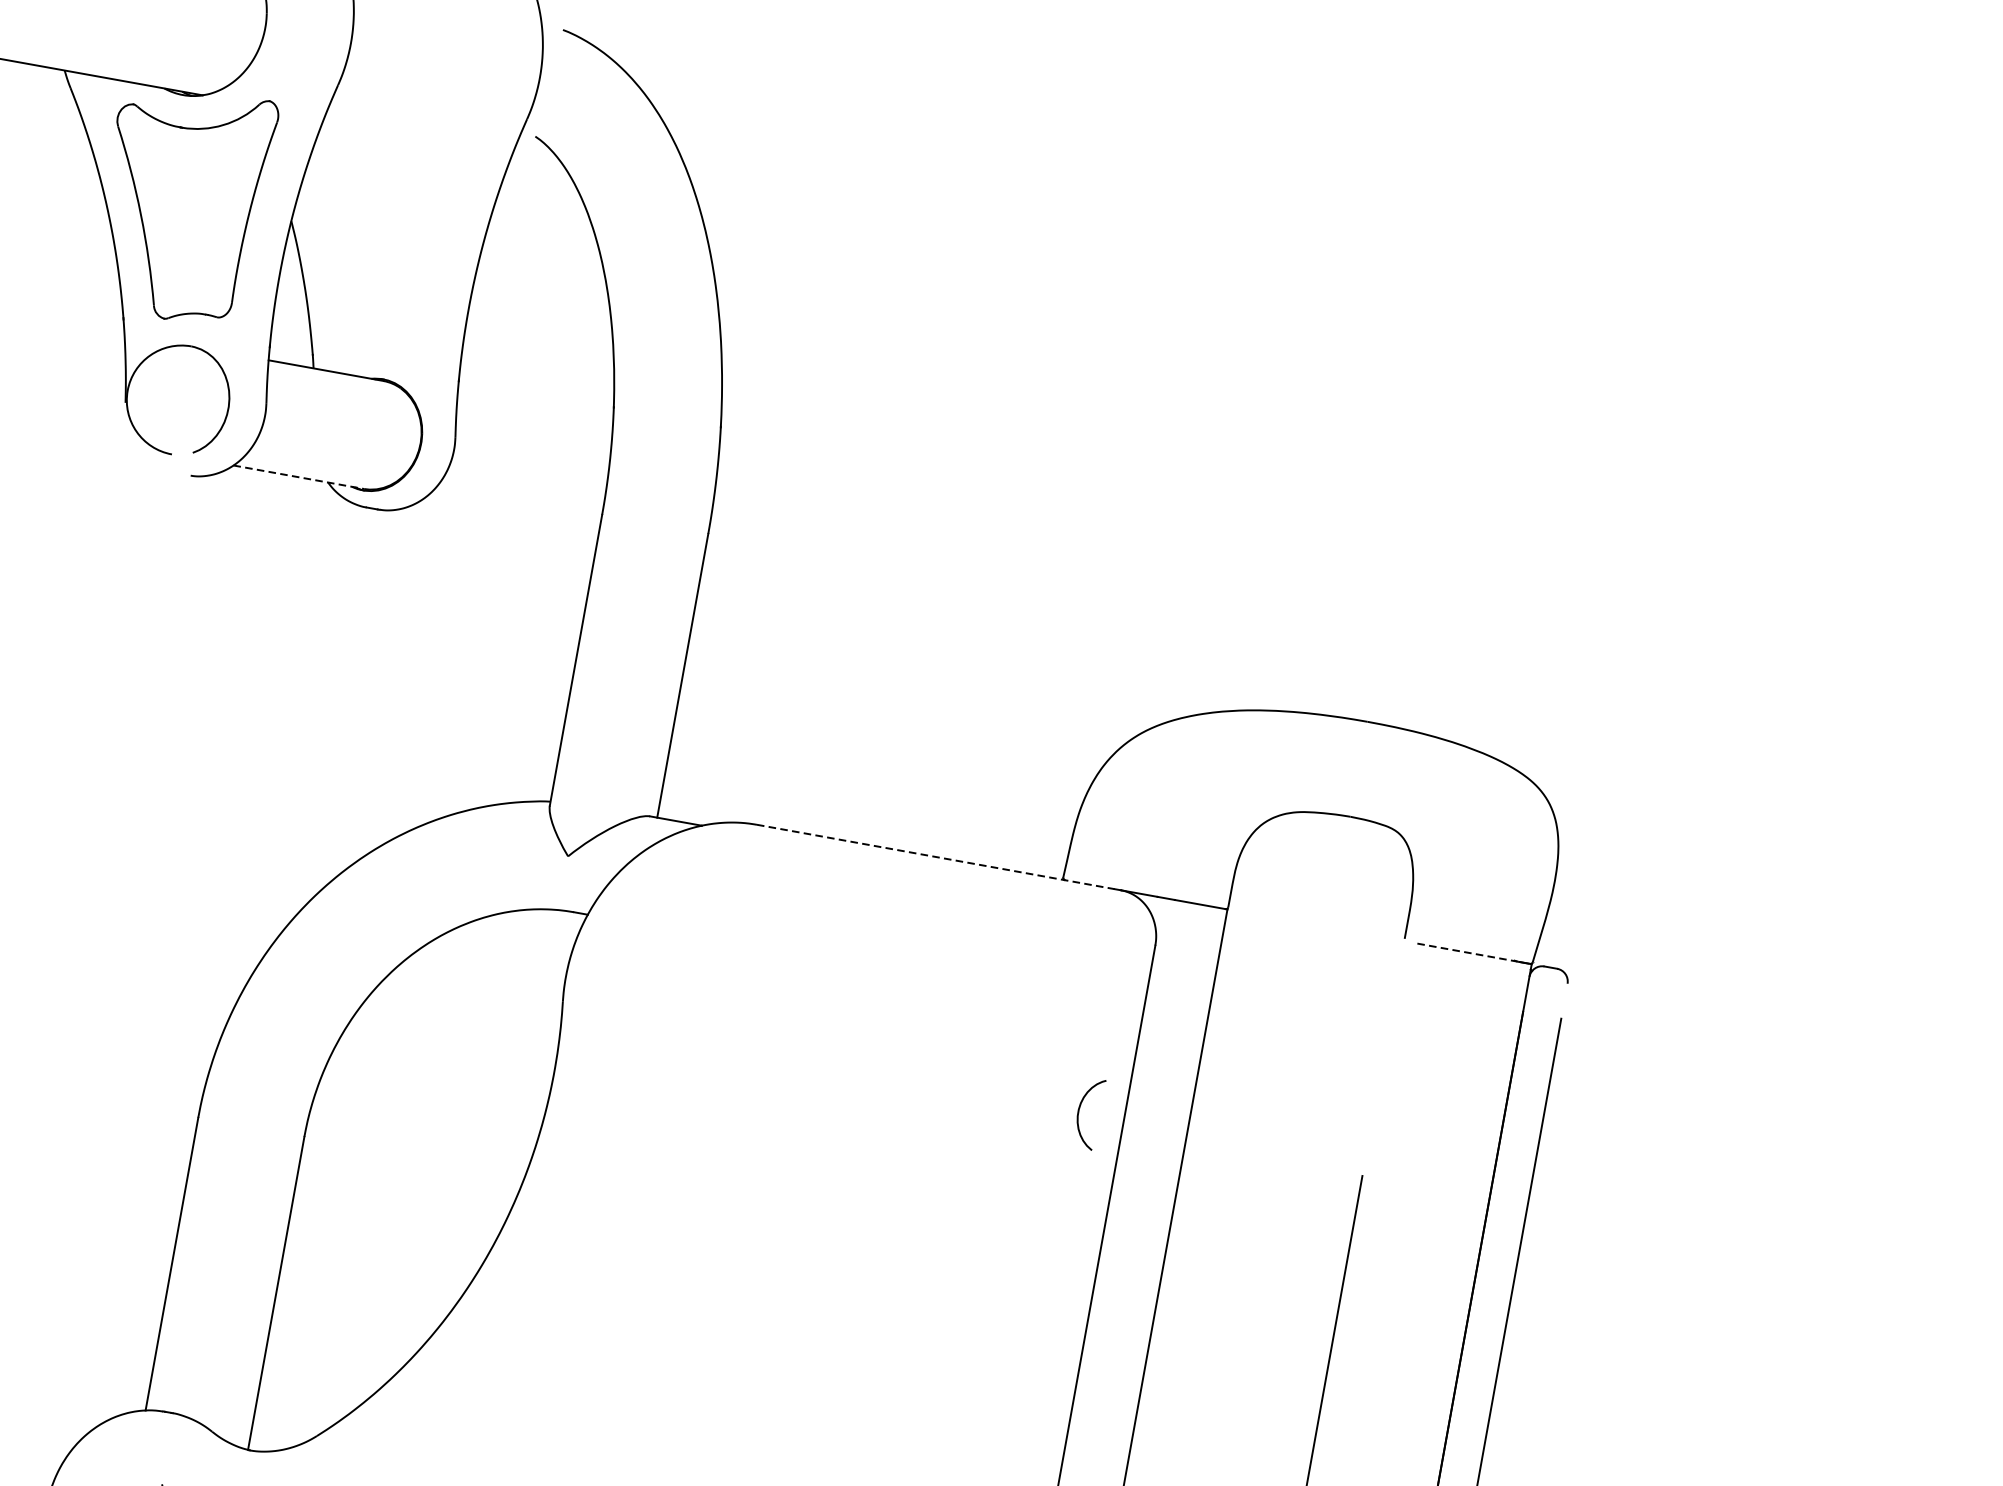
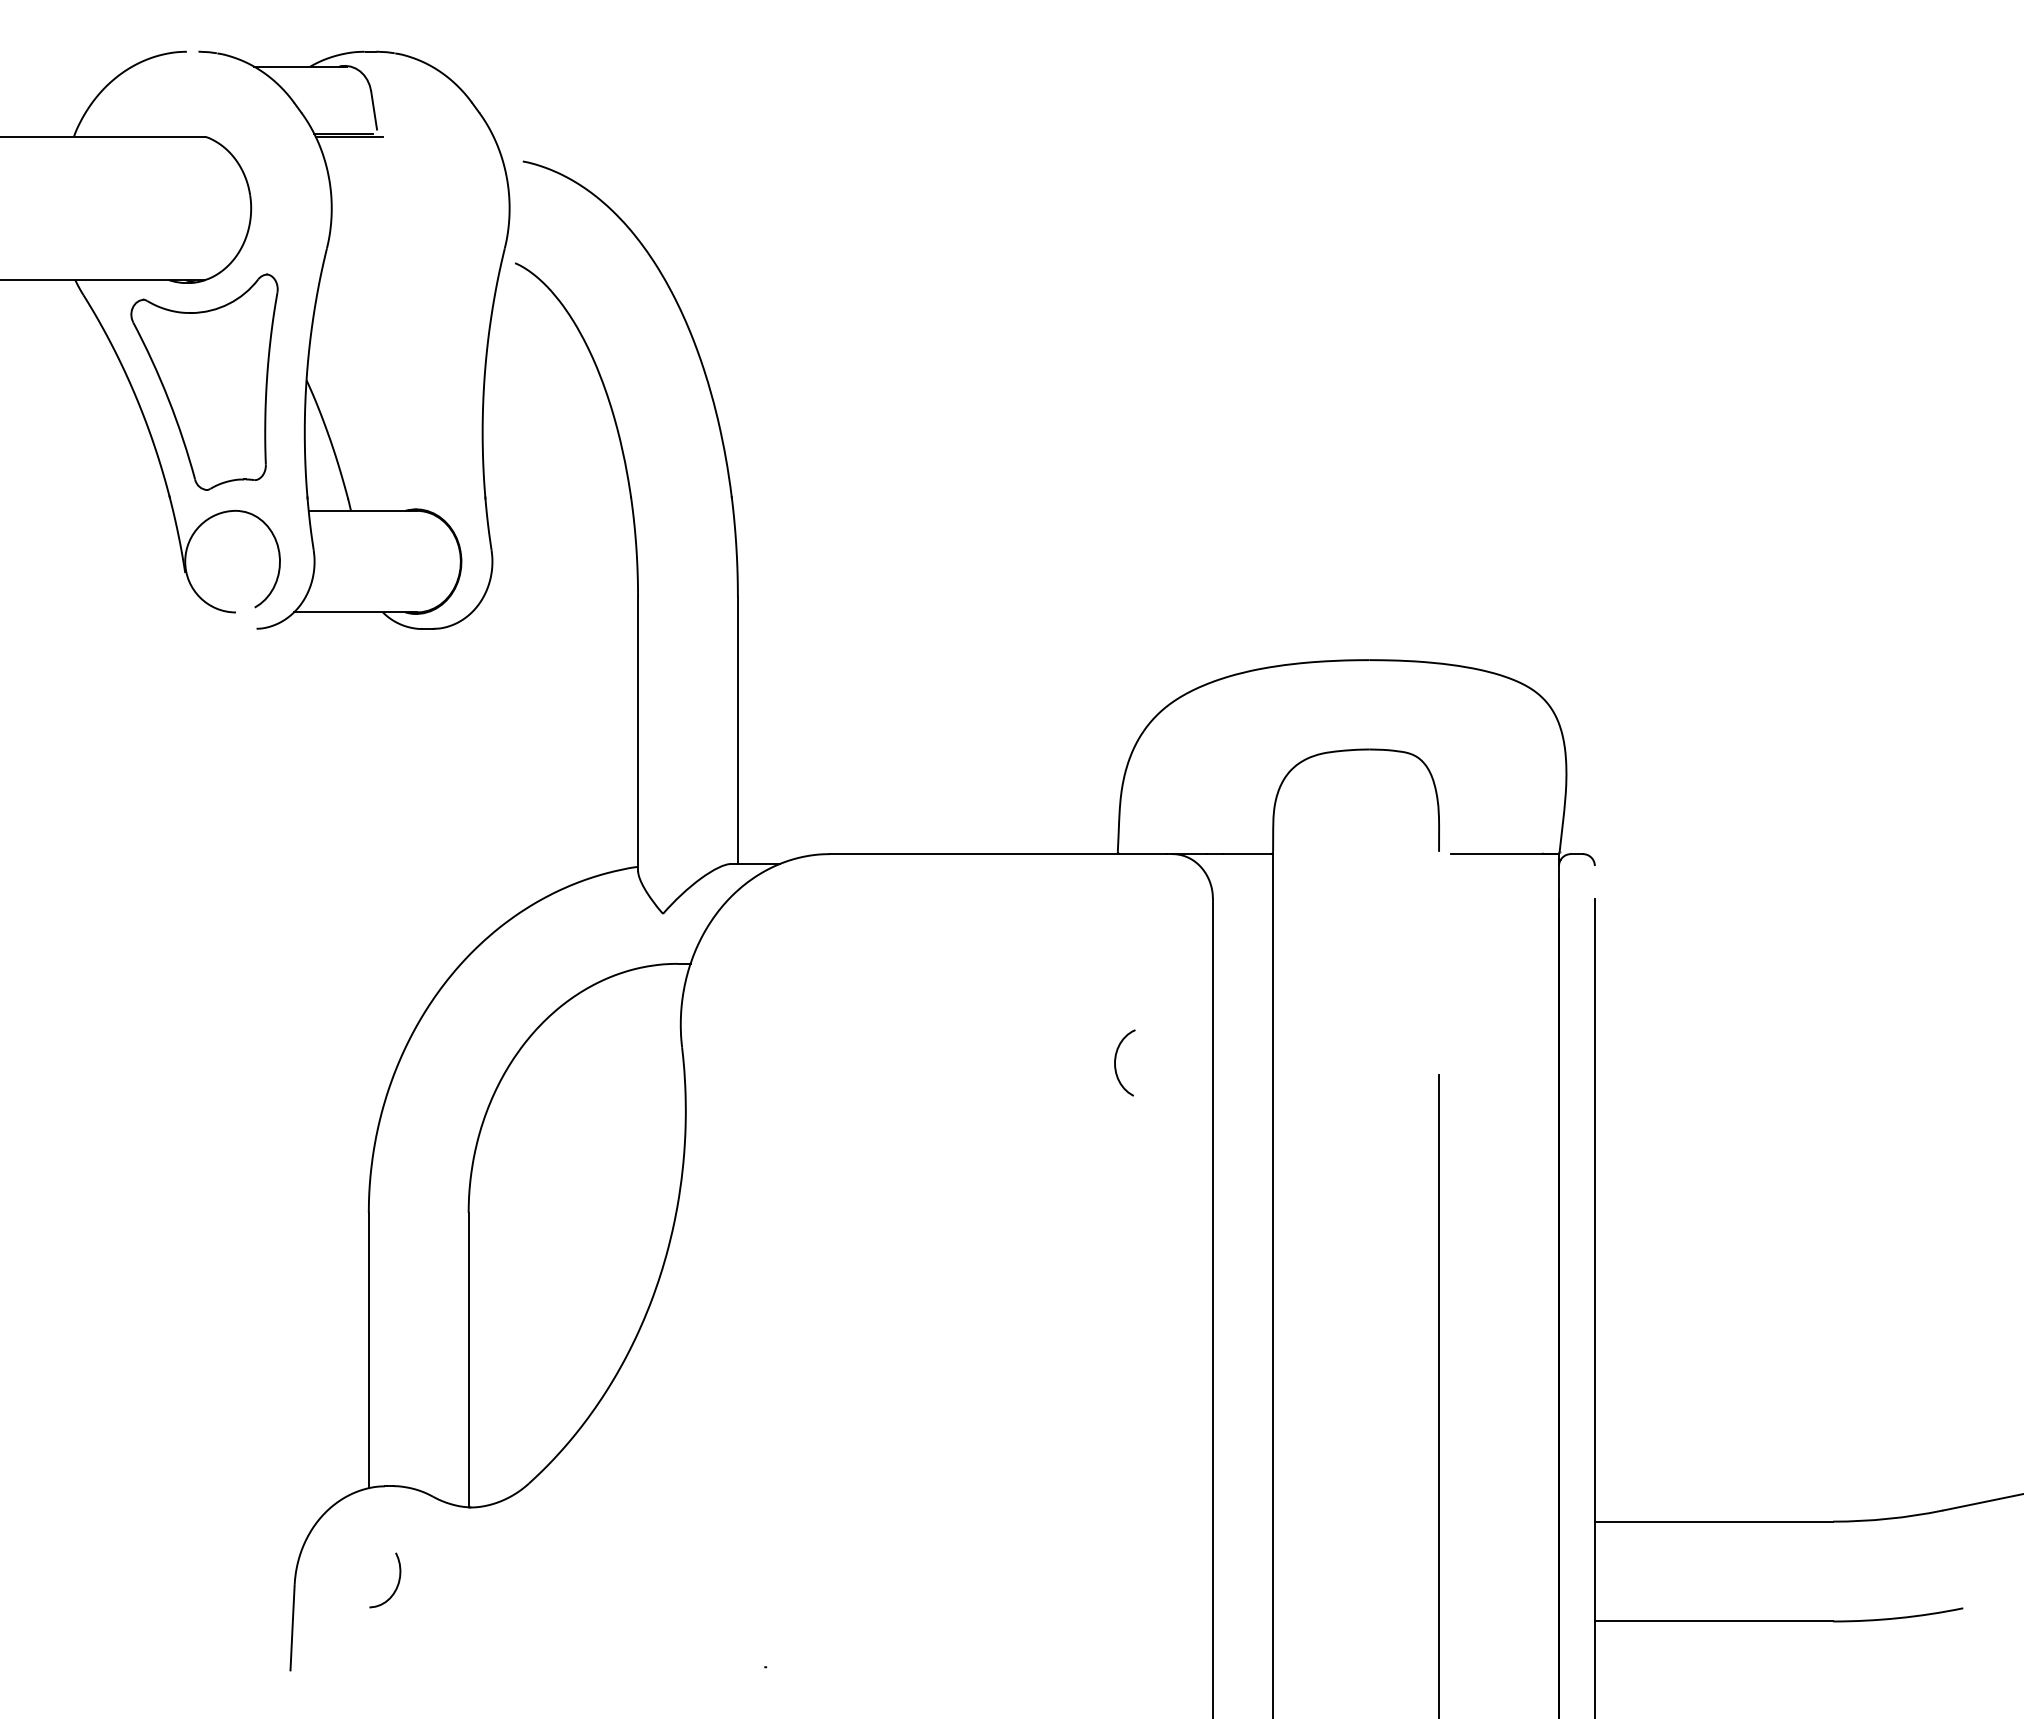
line: (298, 477) -> (355, 612), dashed -> solid
line: (935, 857) -> (998, 854), dashed -> solid
line: (1468, 953) -> (1499, 854), dashed -> solid
curve: (1080, 1108) -> (1116, 1059), moved

